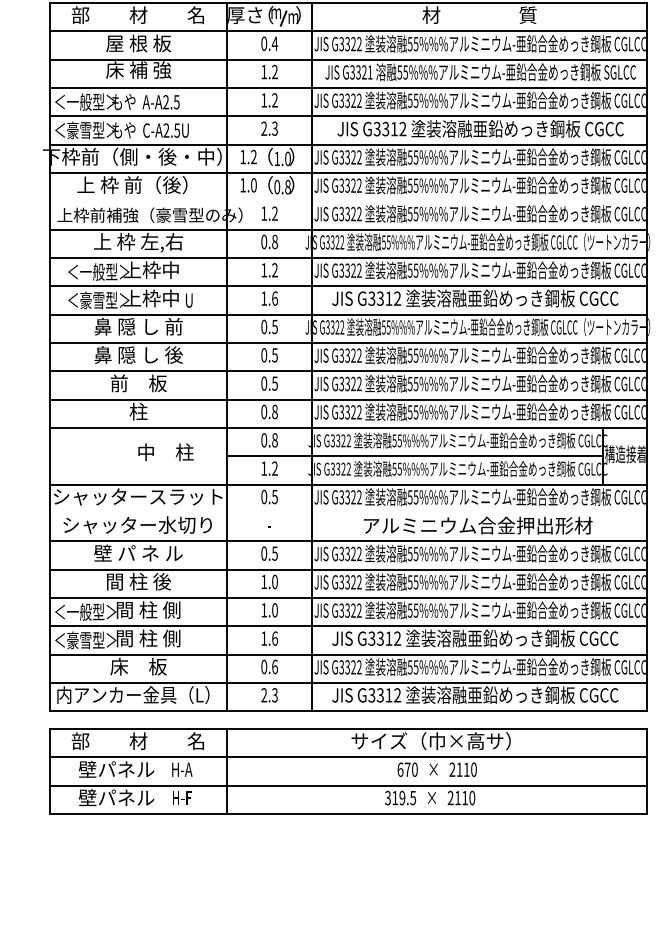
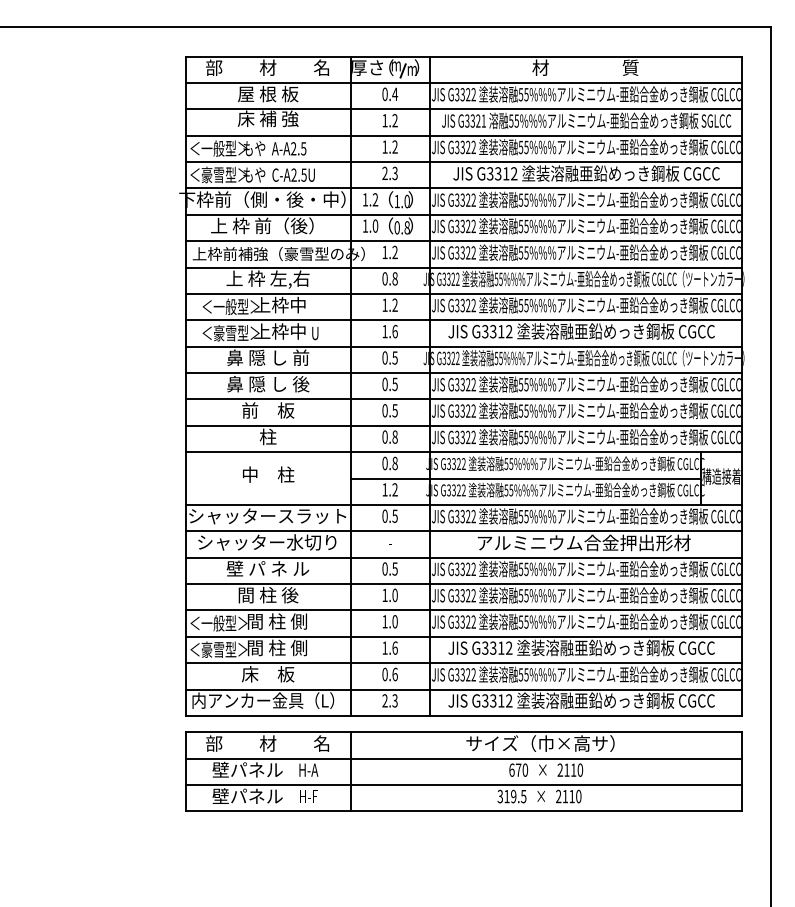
line: (348, 201) -> (463, 241), added
text: (165, 452) -> (268, 474), moved
line: (348, 513) -> (463, 531), added

